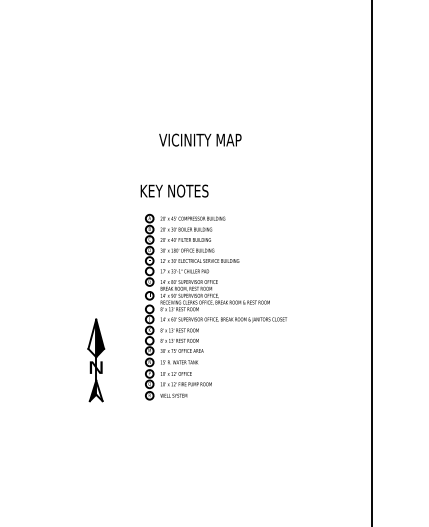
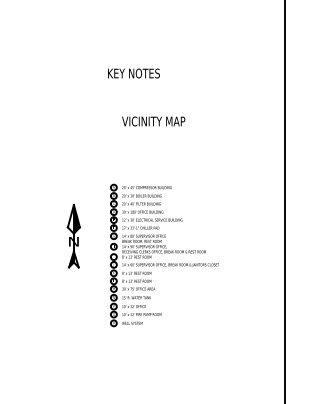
text: (200, 140) -> (153, 121), moved
text: (174, 191) -> (133, 73), moved
part: (215, 307) -> (164, 255), moved
part: (95, 360) -> (73, 236), moved

